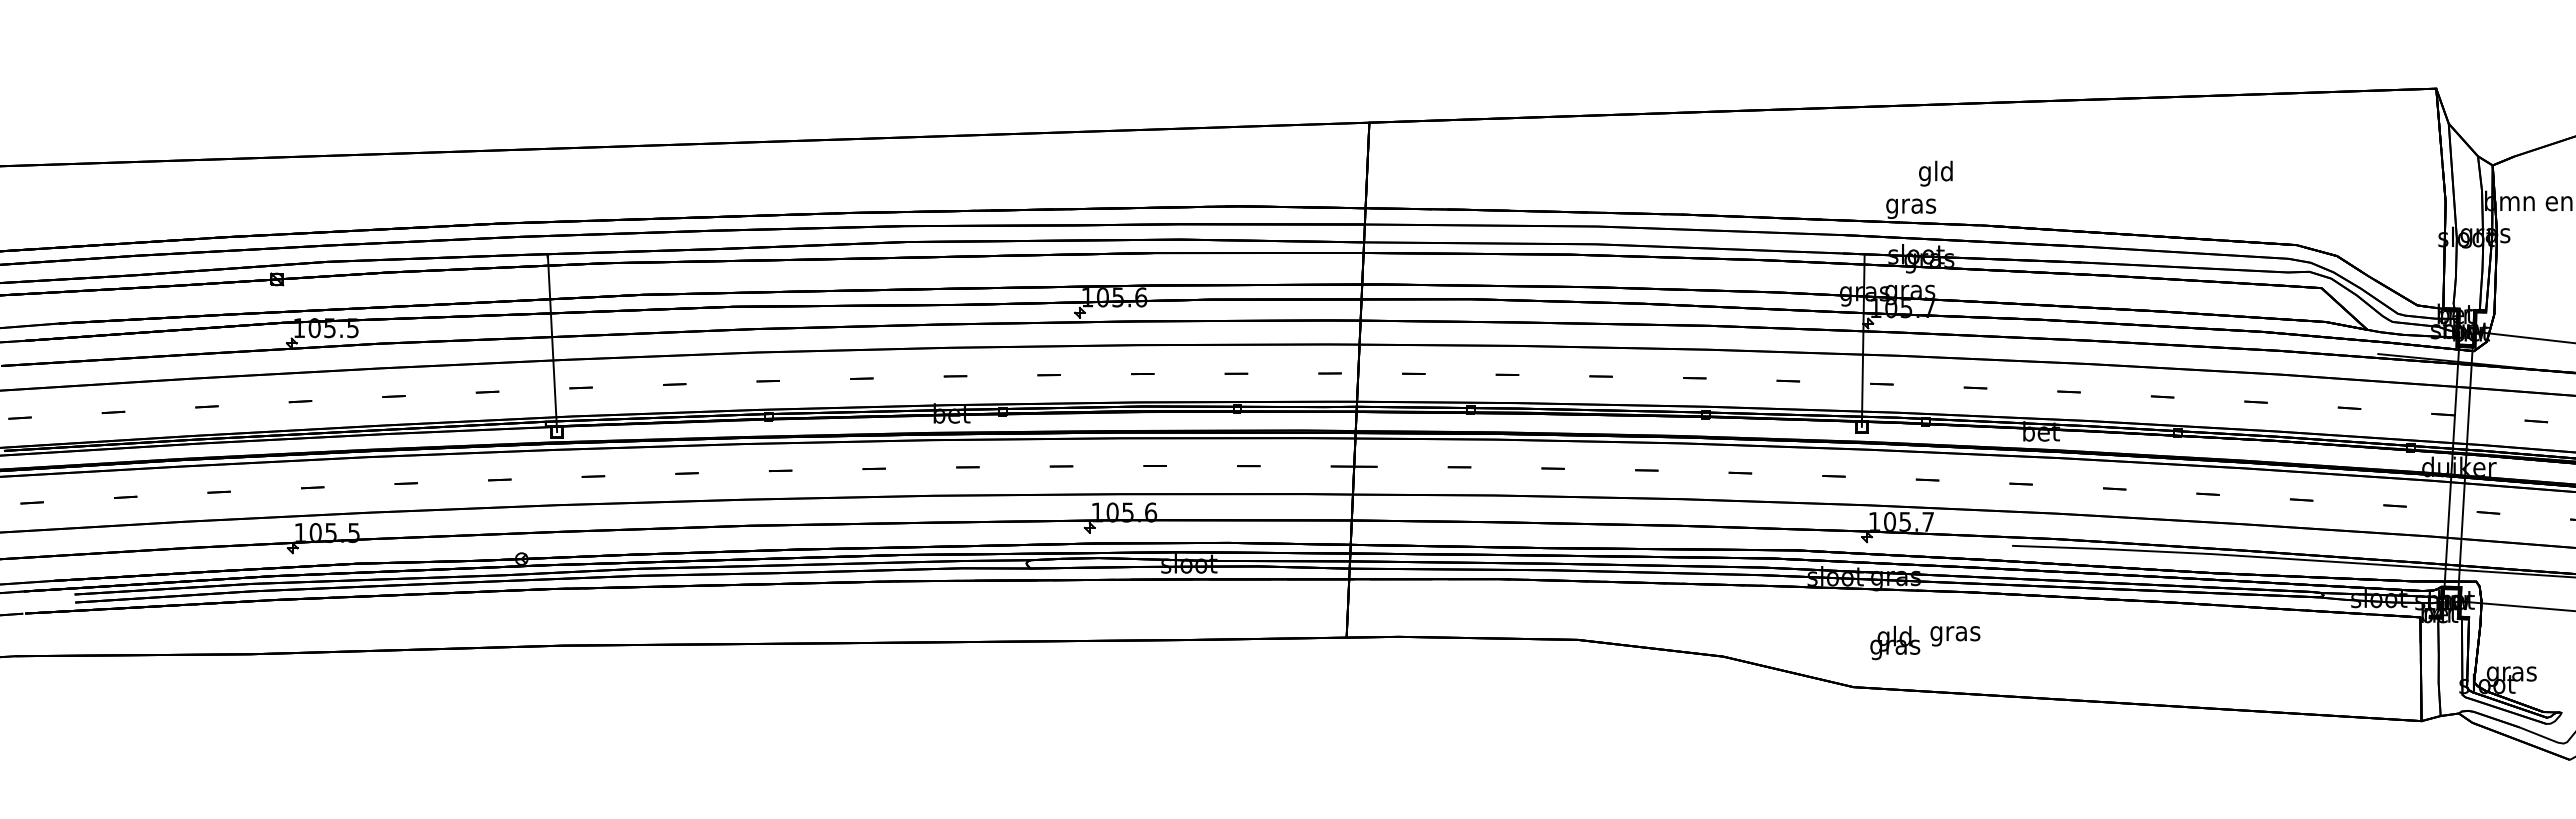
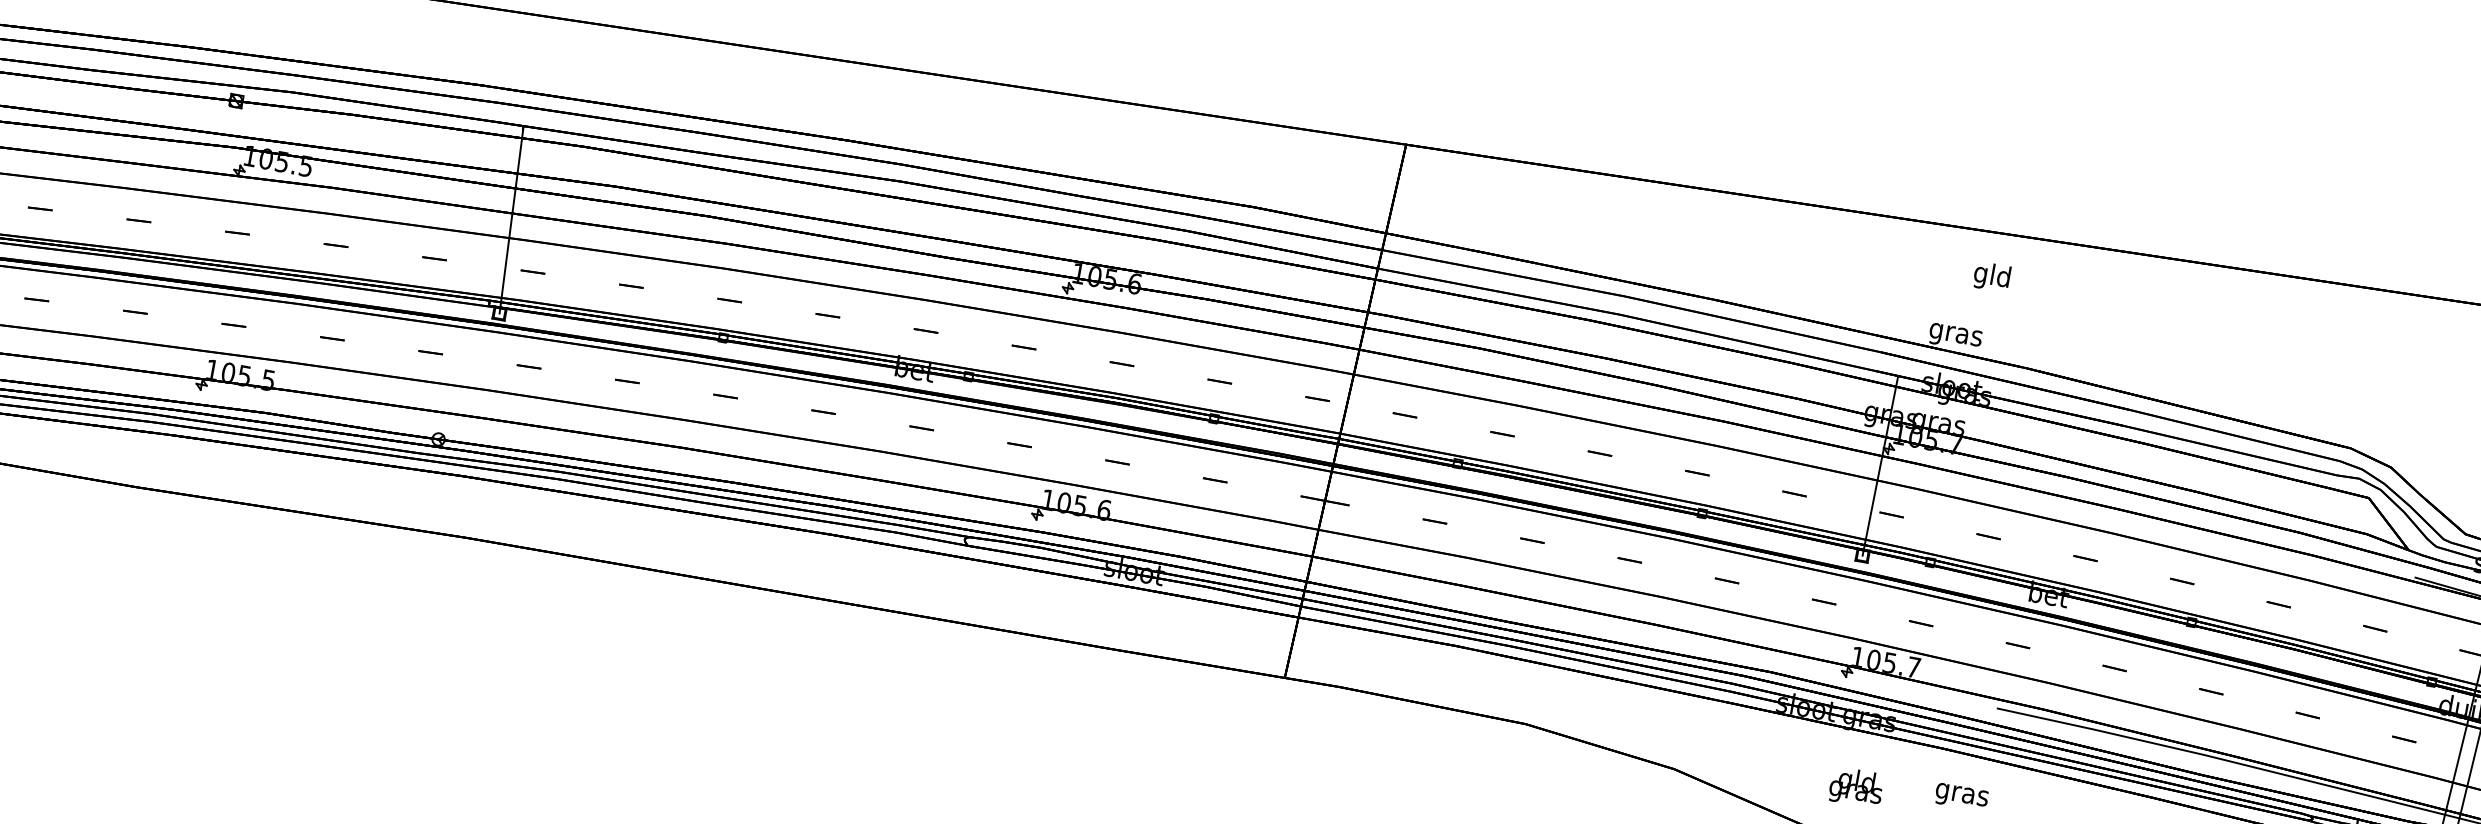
text: (1935, 173) -> (1991, 276), moved
text: (1955, 636) -> (1961, 797), moved

